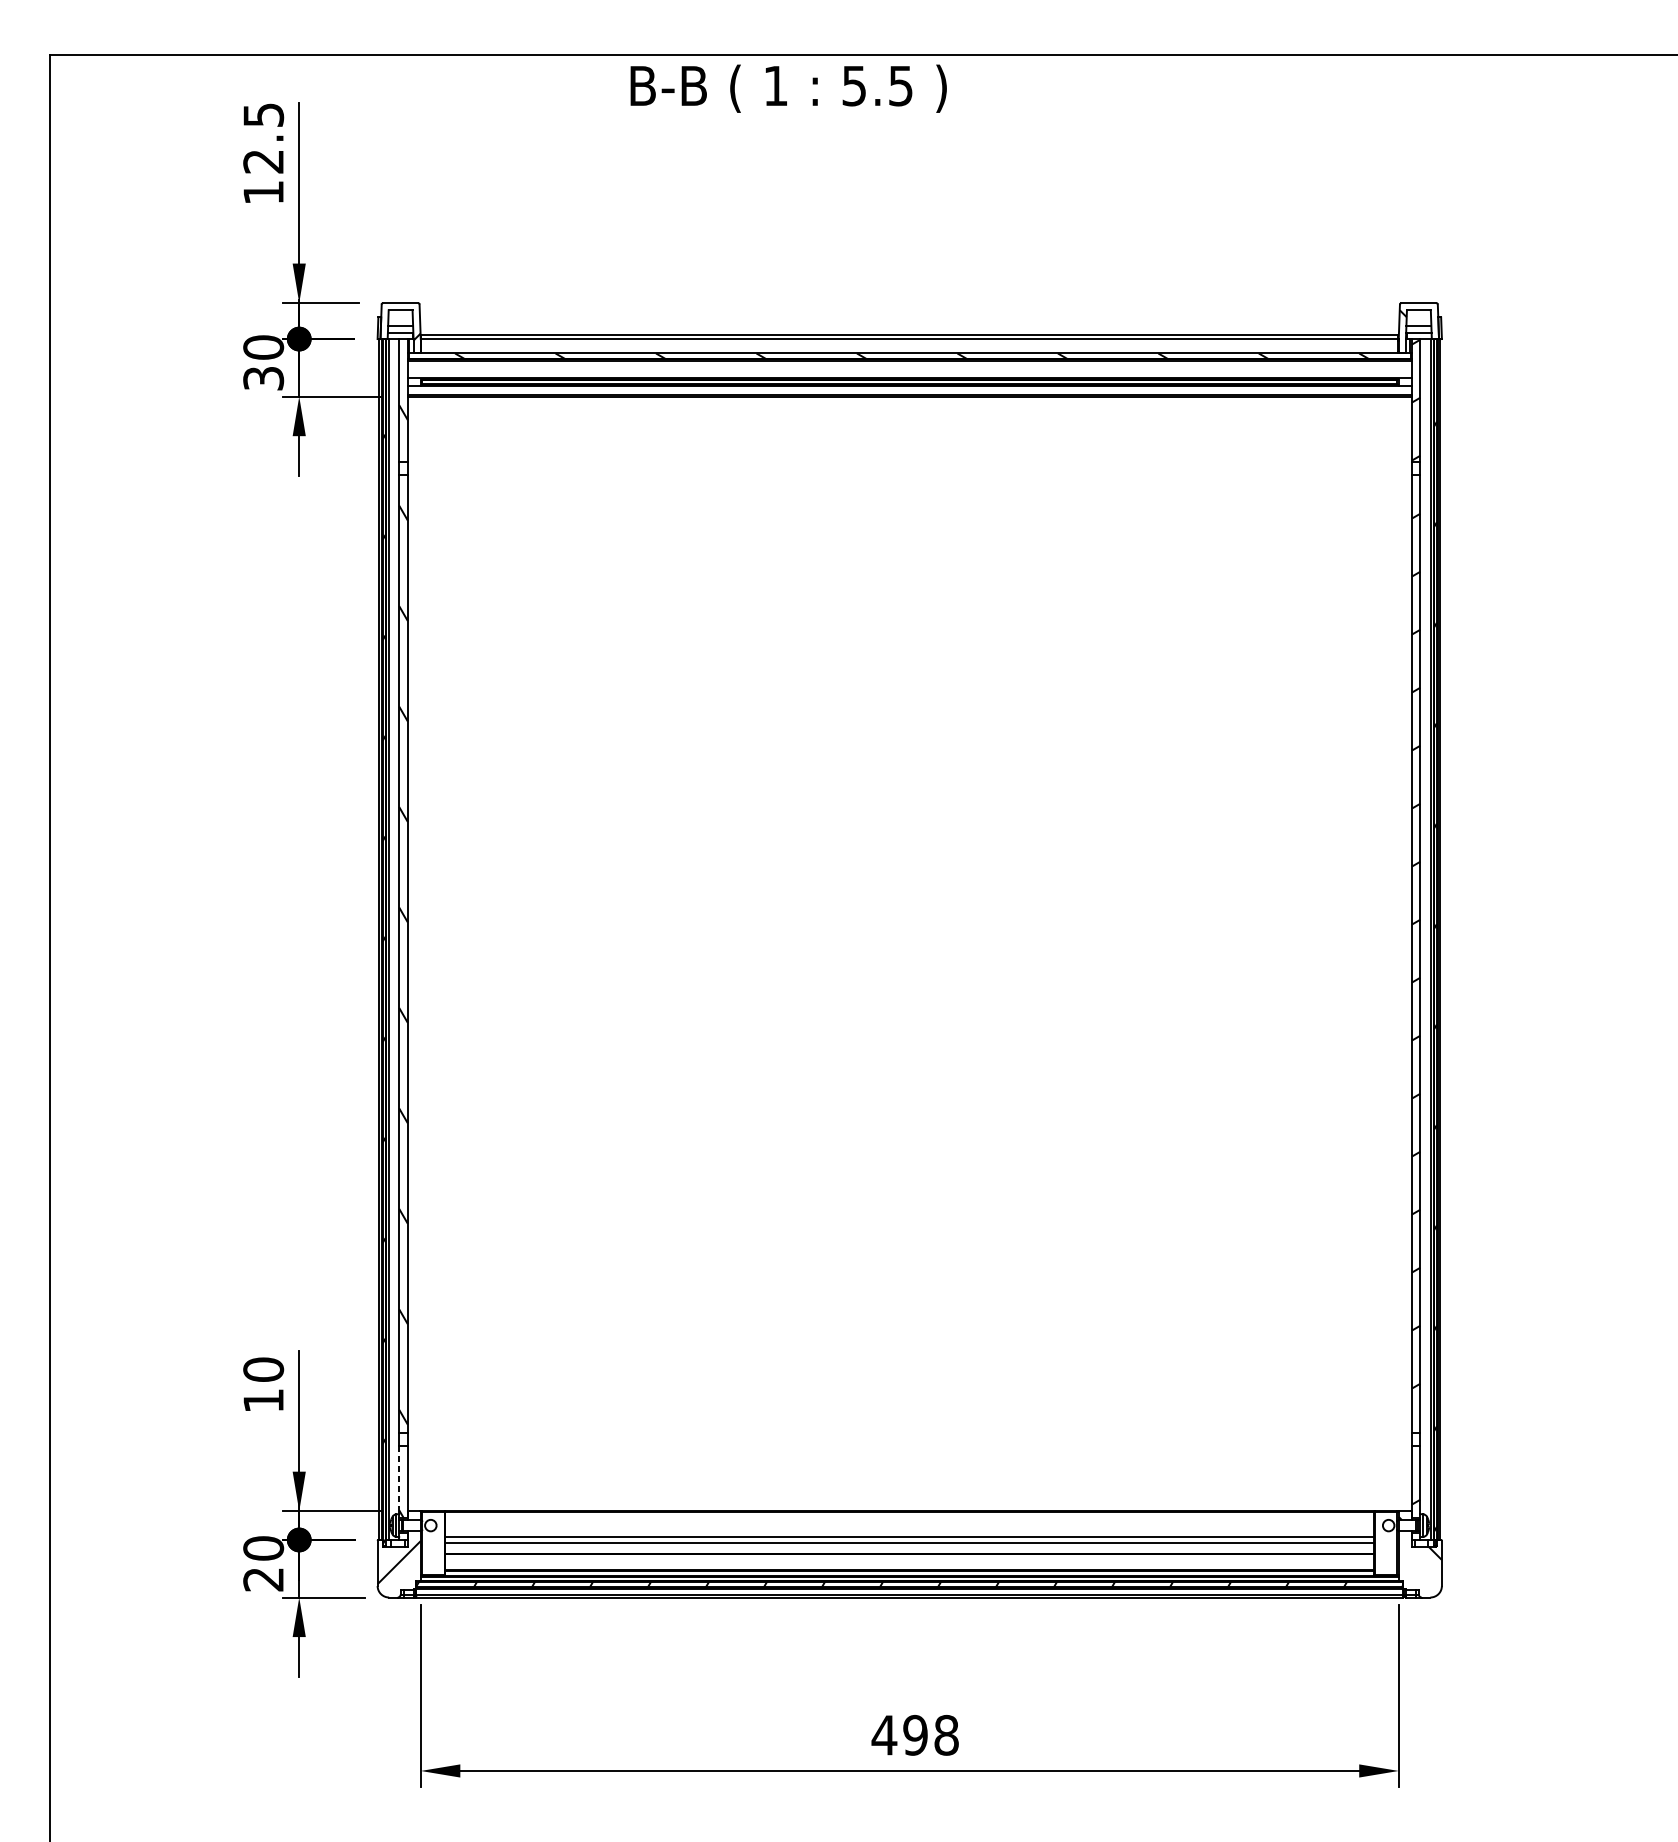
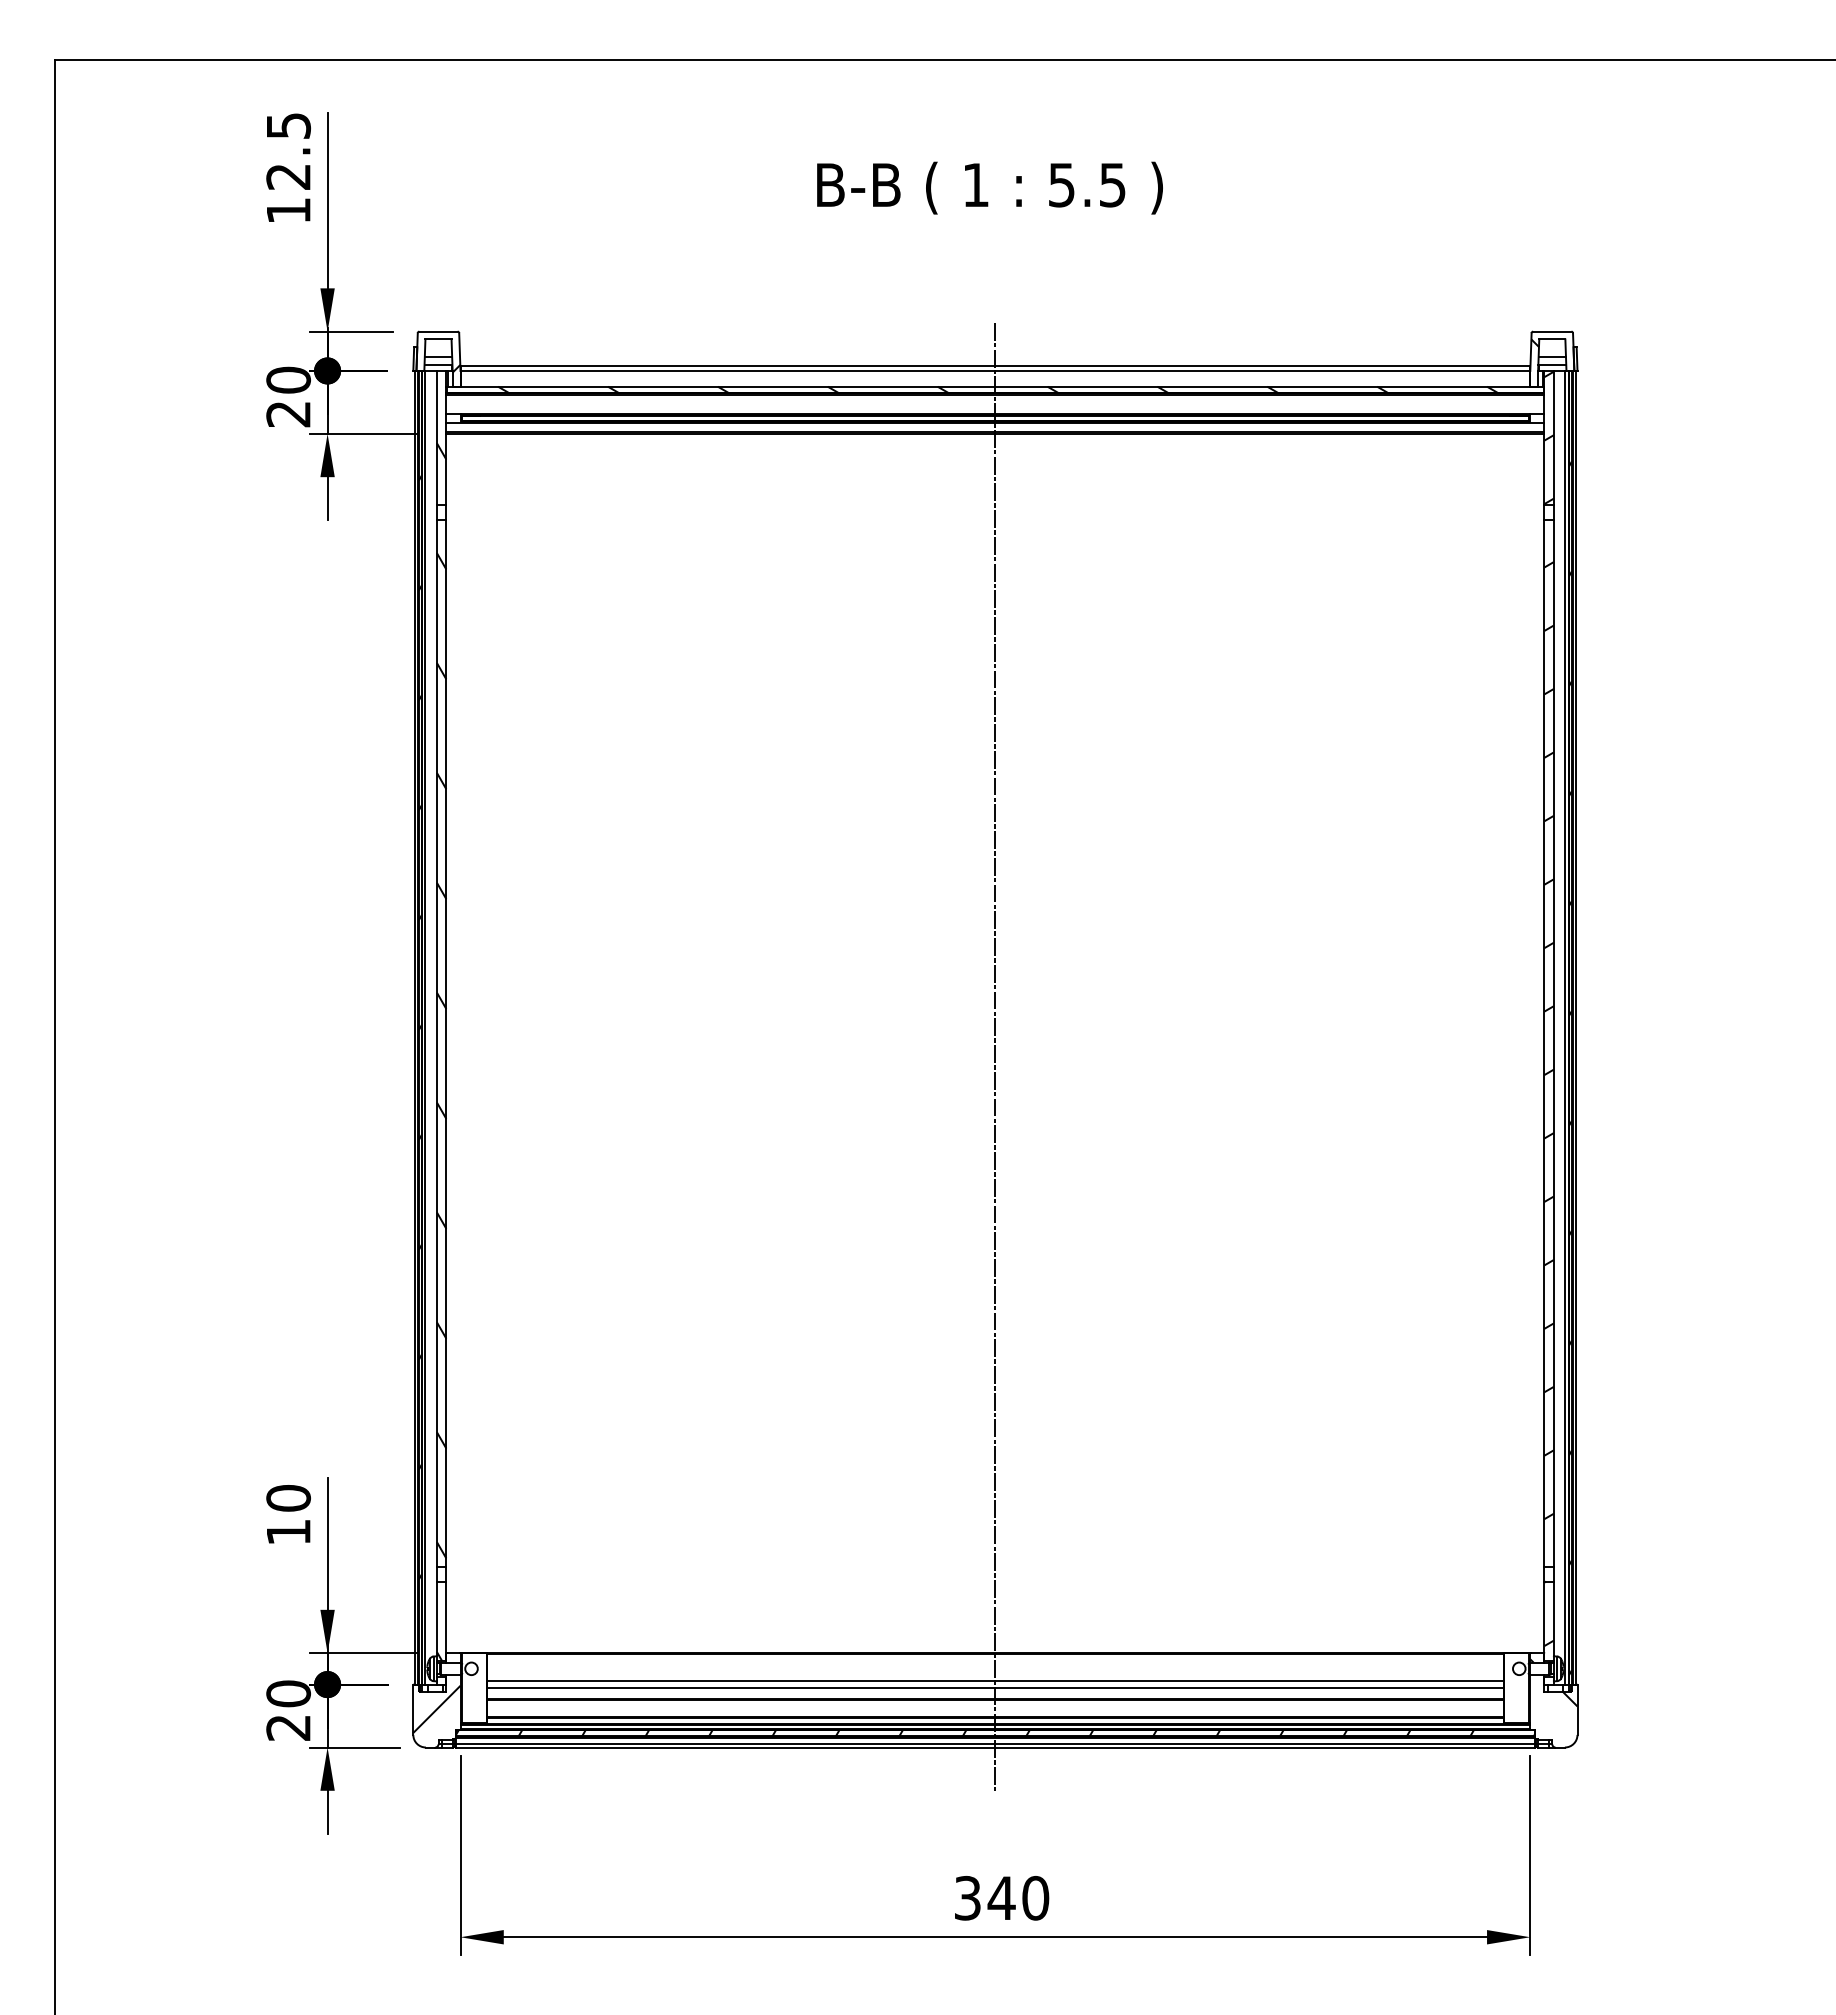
text: (788, 88) -> (989, 187), moved
text: (263, 378) -> (288, 414), 30 -> 20
line: (909, 965) -> (995, 1056), added
line: (398, 1480) -> (436, 1619), dashed -> solid
text: (915, 1734) -> (1001, 1897), 498 -> 340

